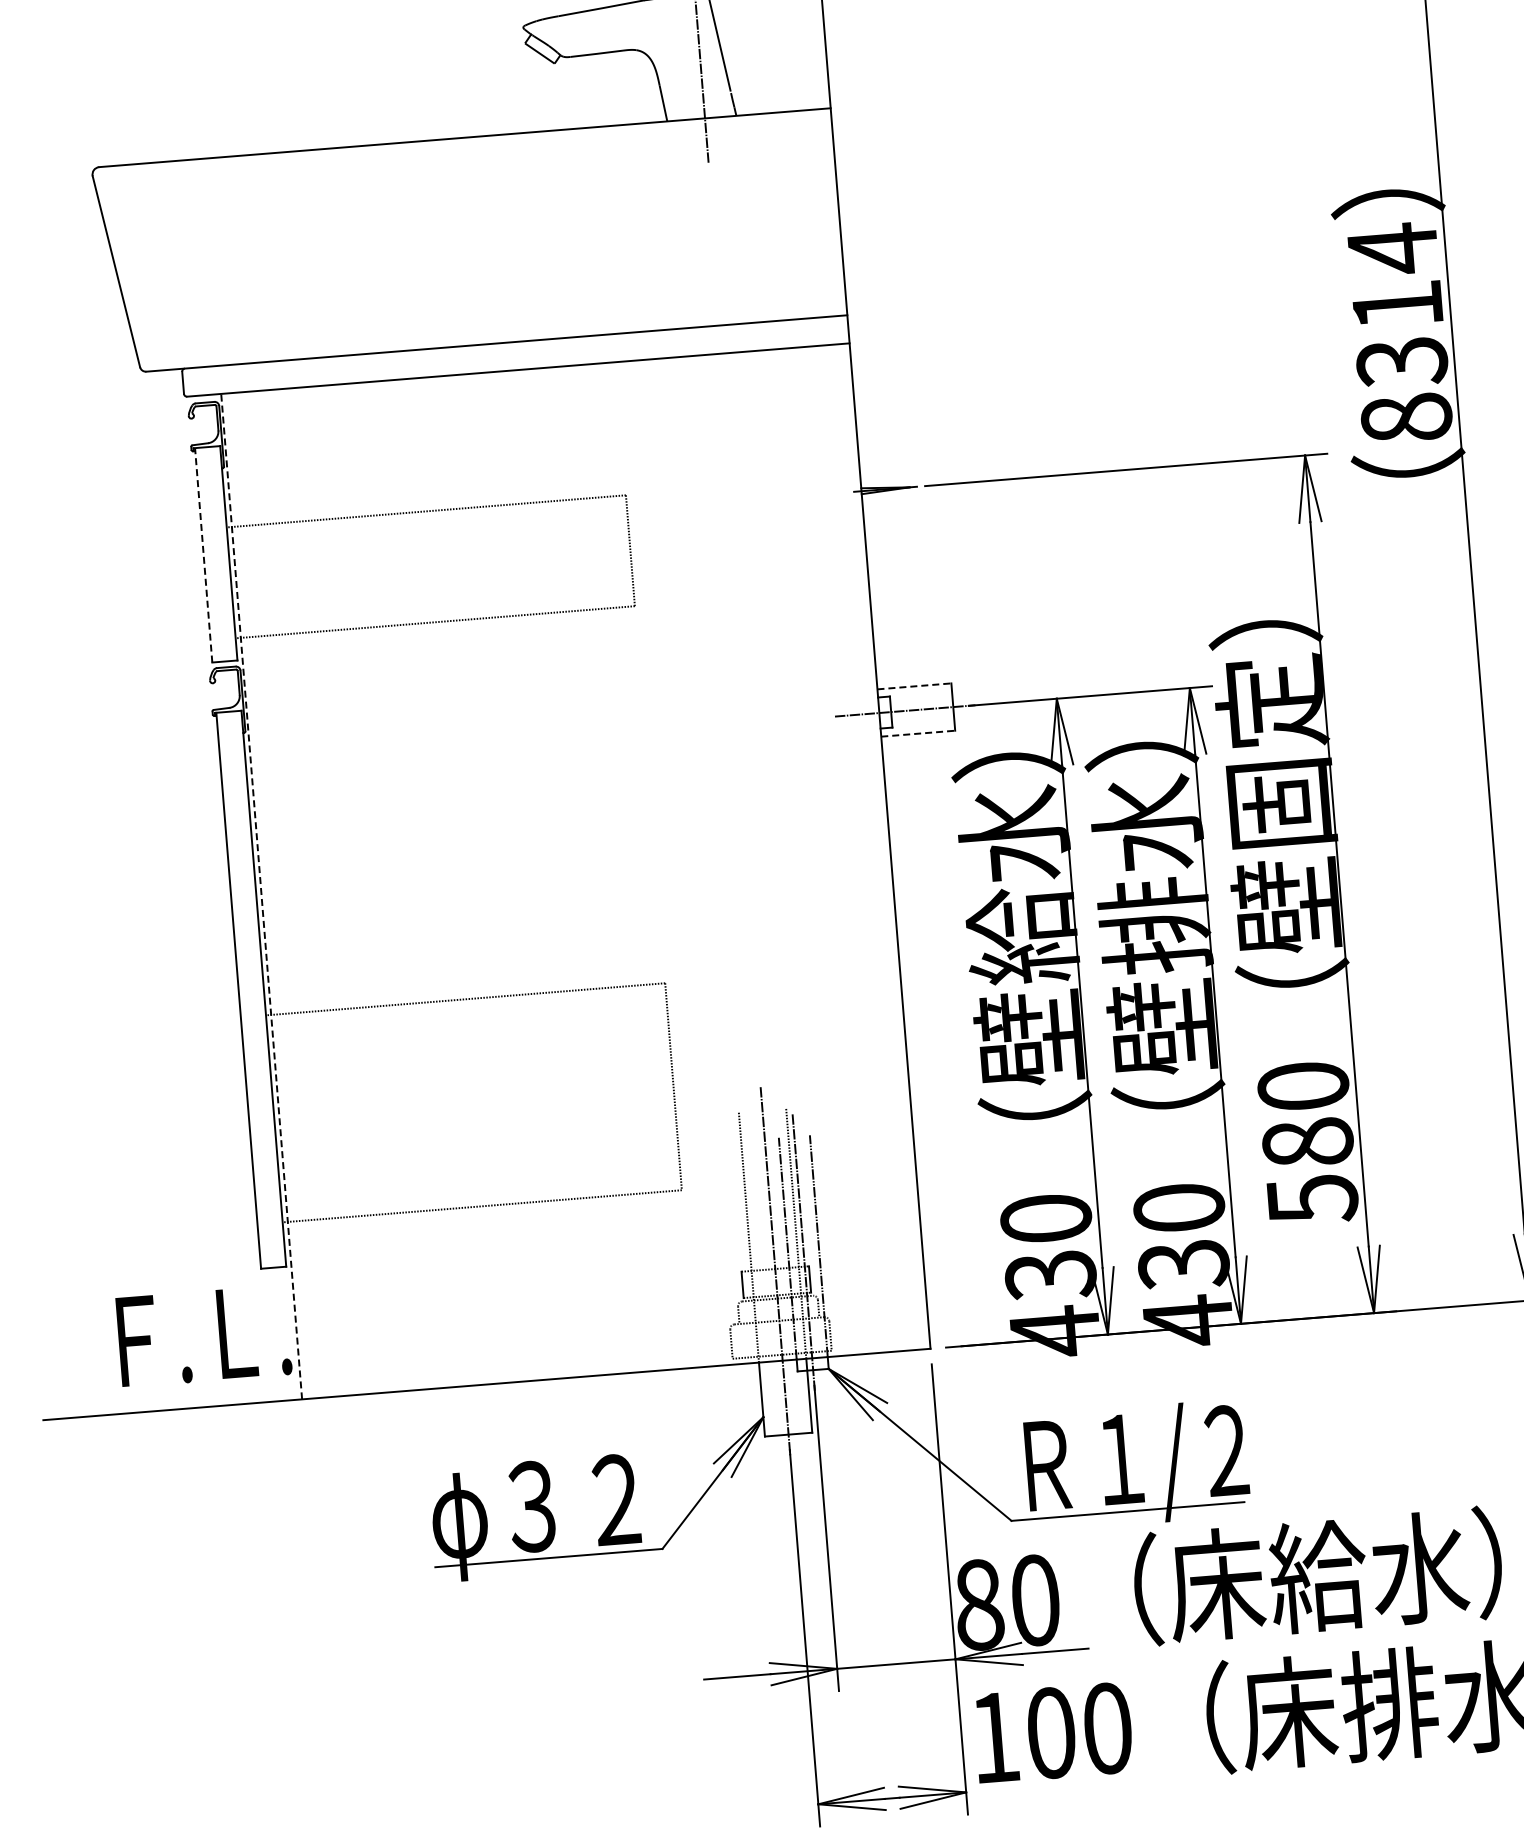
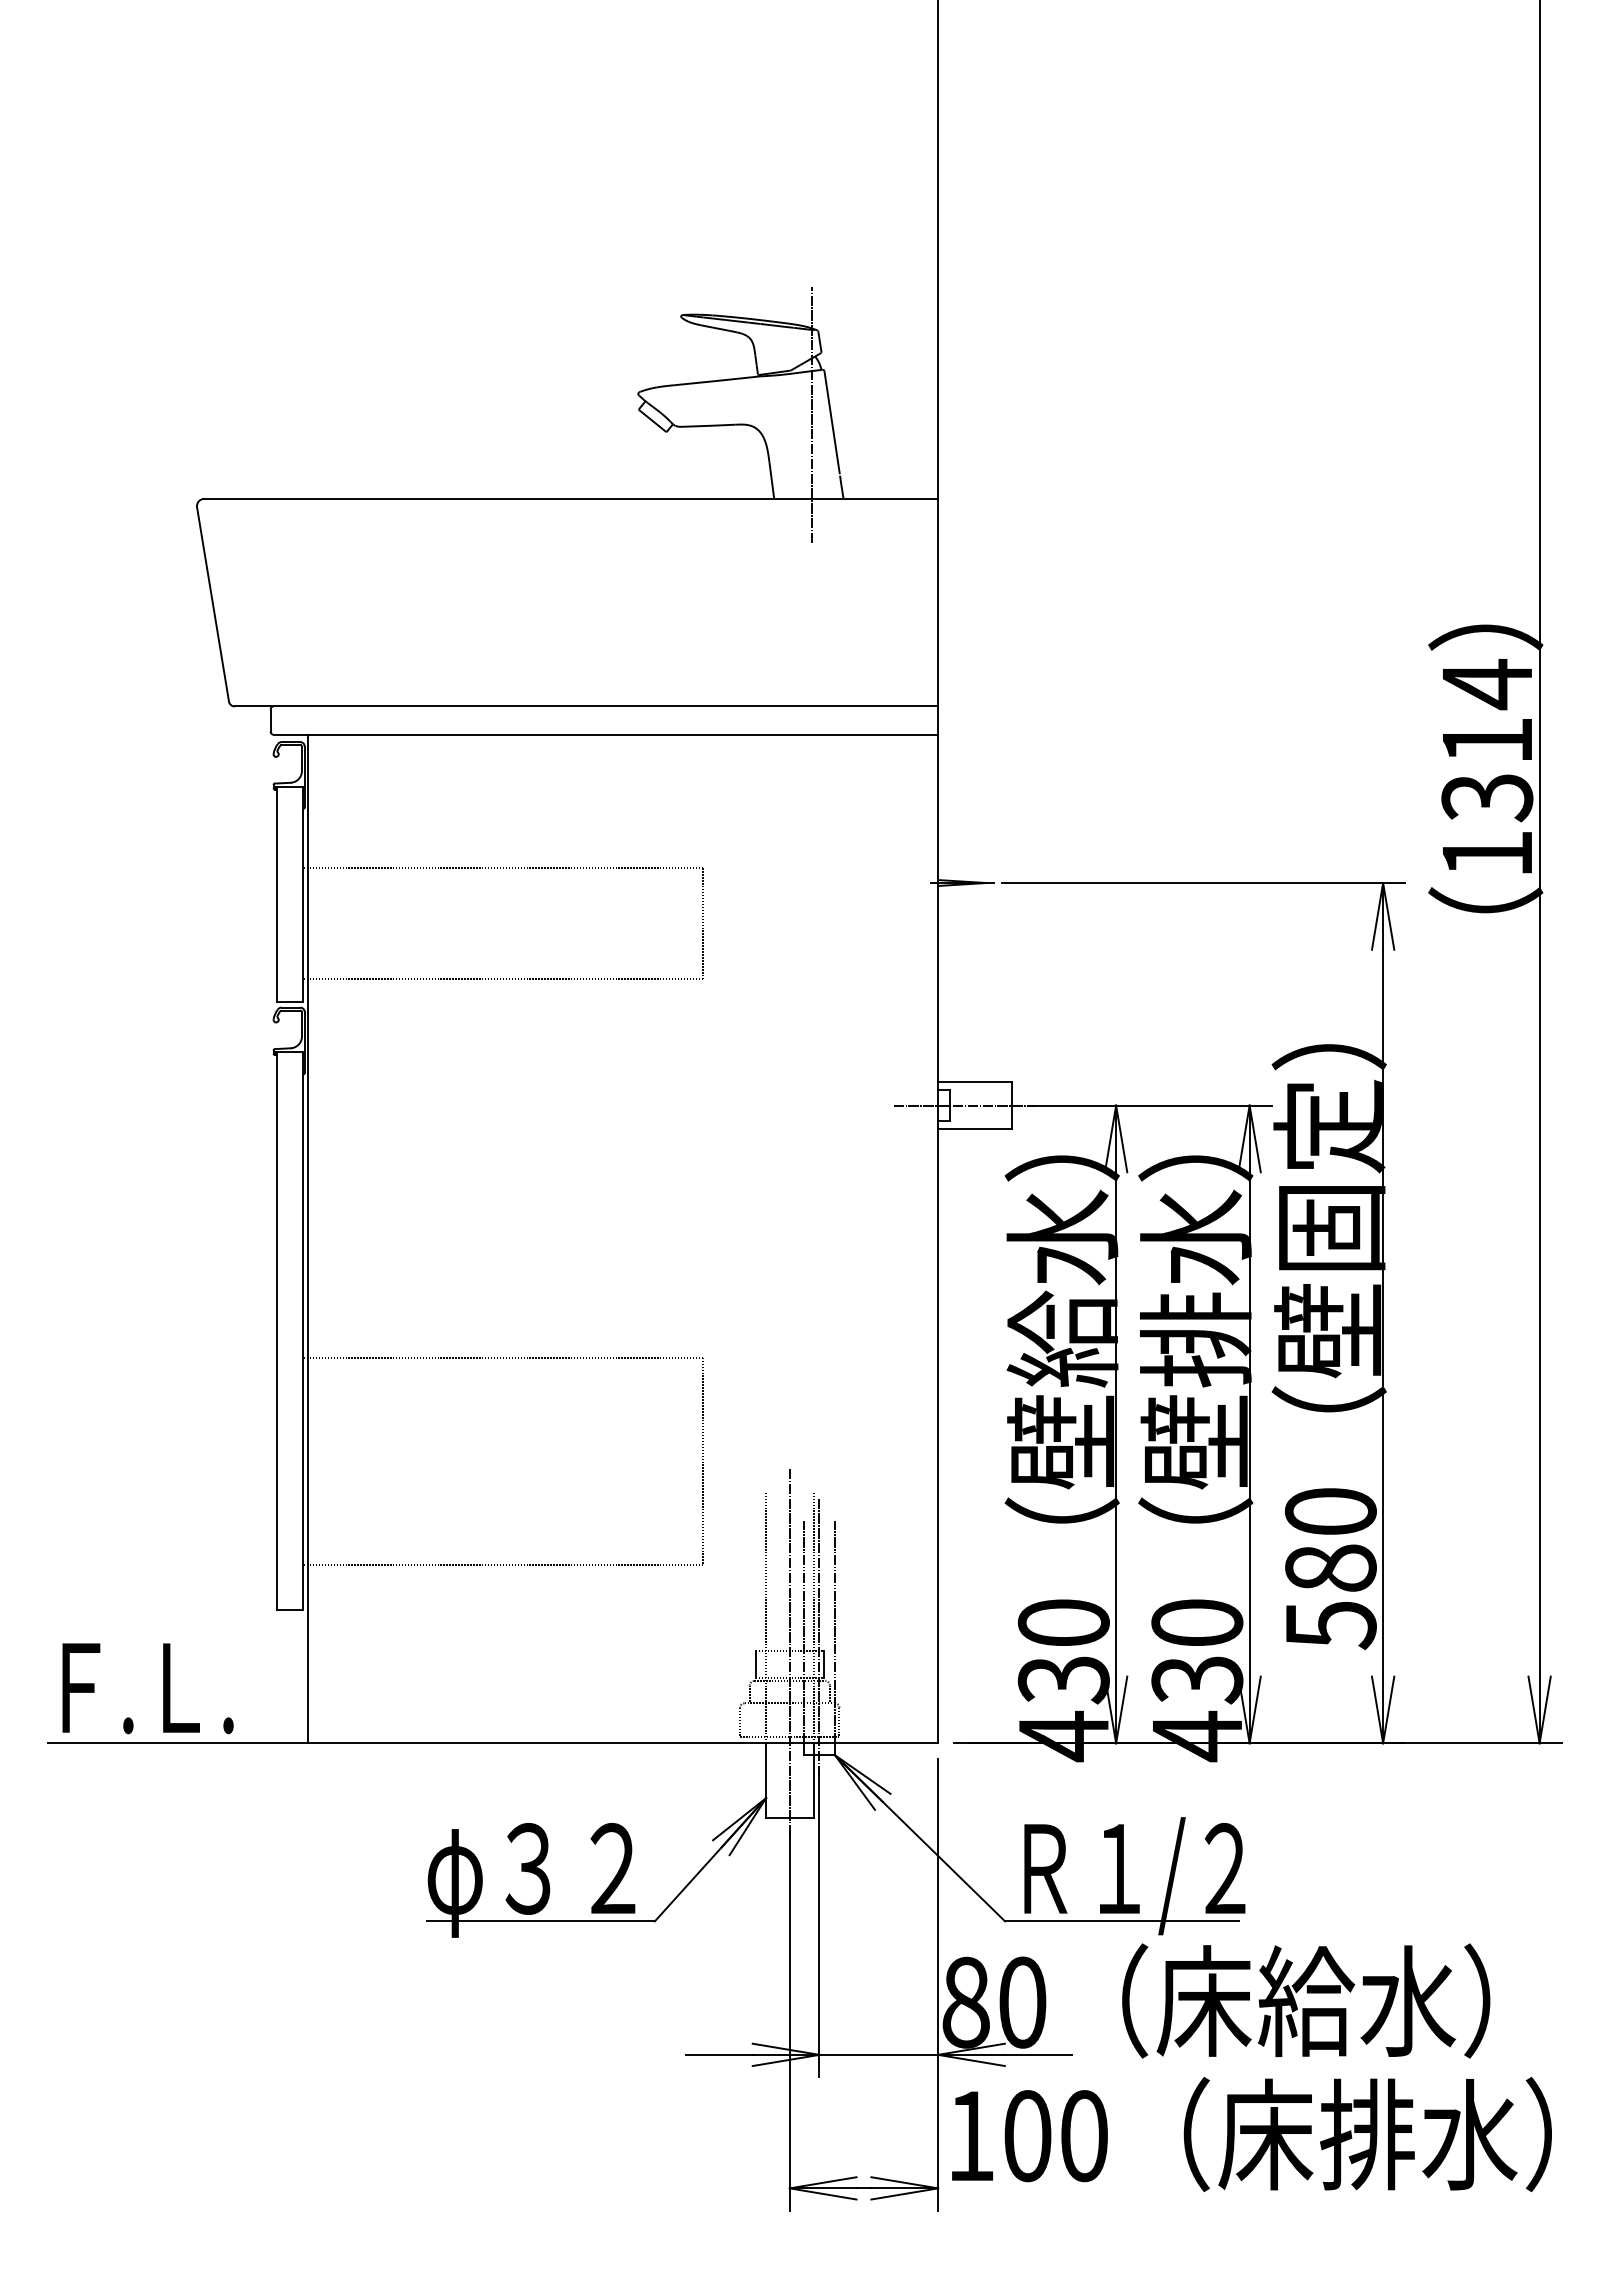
text: (1406, 417) -> (1487, 853), 8314 -> 1314
line: (203, 555) -> (277, 894), dashed -> solid
line: (914, 686) -> (975, 1081), dashed -> solid
line: (918, 733) -> (975, 1129), dashed -> solid
line: (261, 896) -> (307, 1238), dashed -> solid
text: (203, 1336) -> (147, 1688), moved

